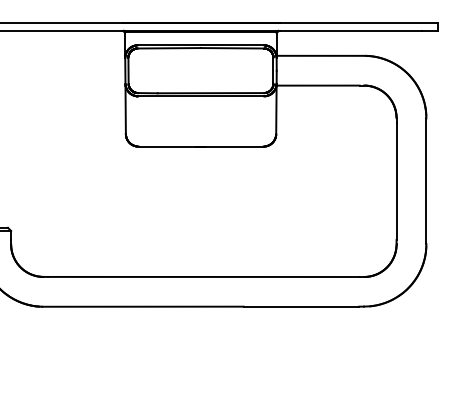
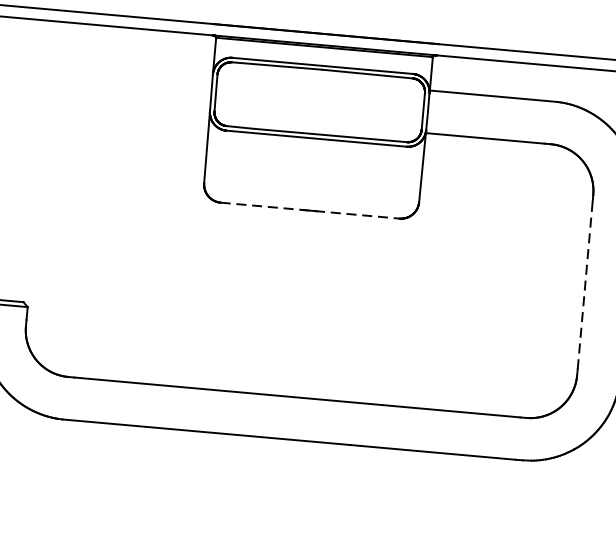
line: (201, 146) -> (310, 210), solid -> dashed
line: (396, 181) -> (585, 285), solid -> dashed

